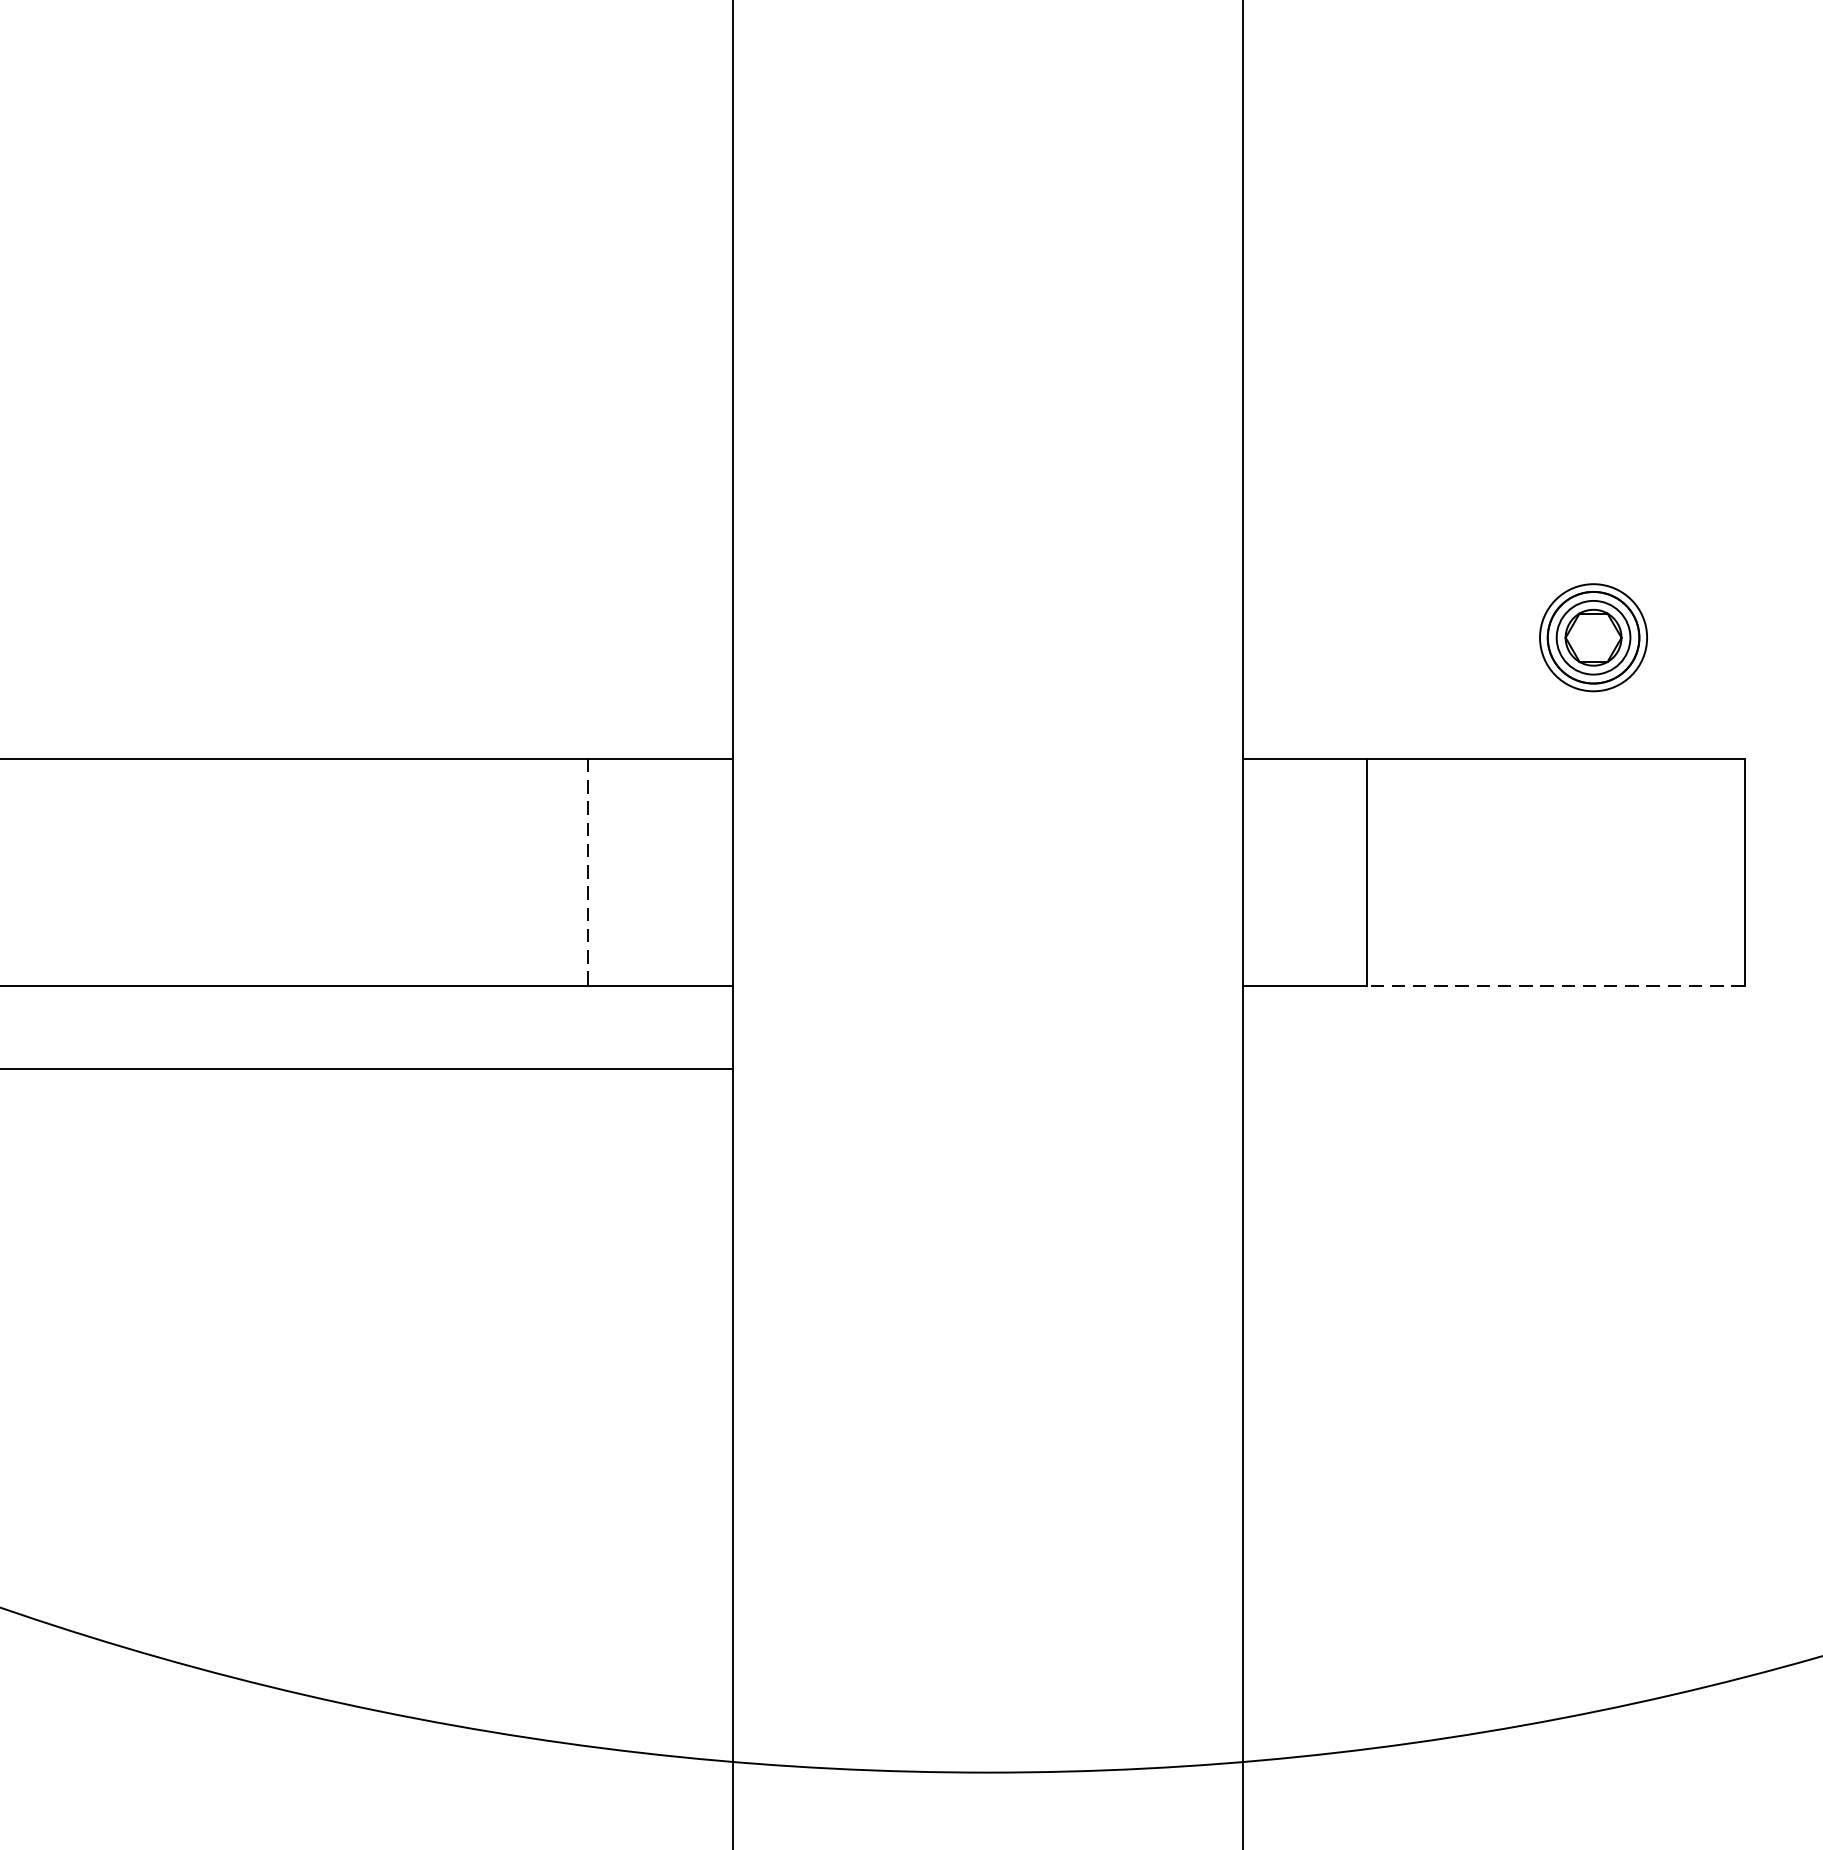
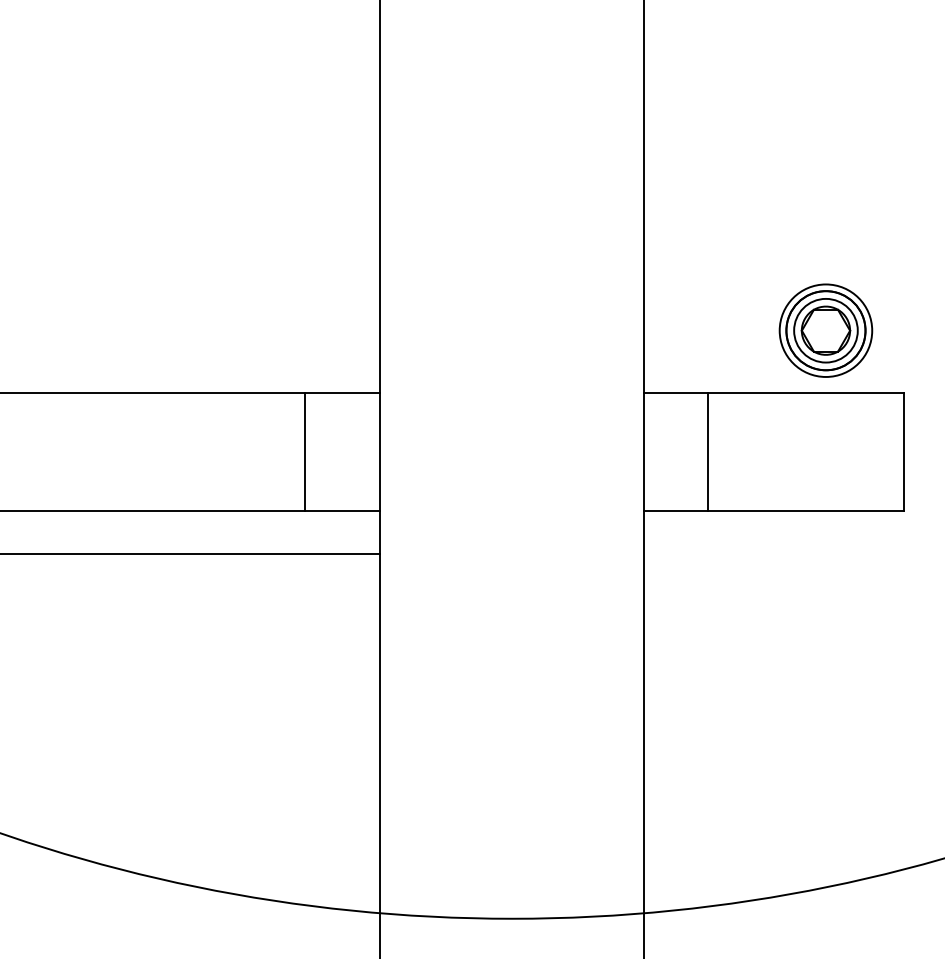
part: (1592, 637) -> (825, 330), size x1.67
line: (587, 872) -> (304, 452), dashed -> solid
line: (1554, 986) -> (805, 511), dashed -> solid

